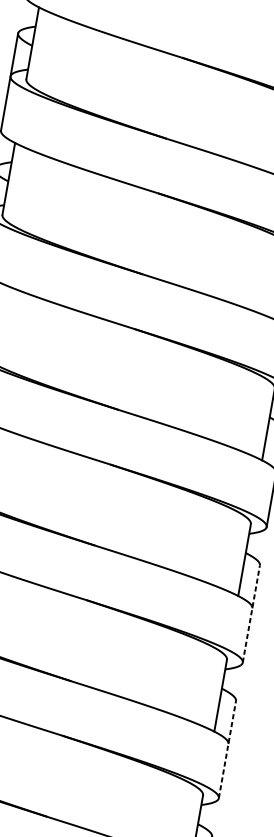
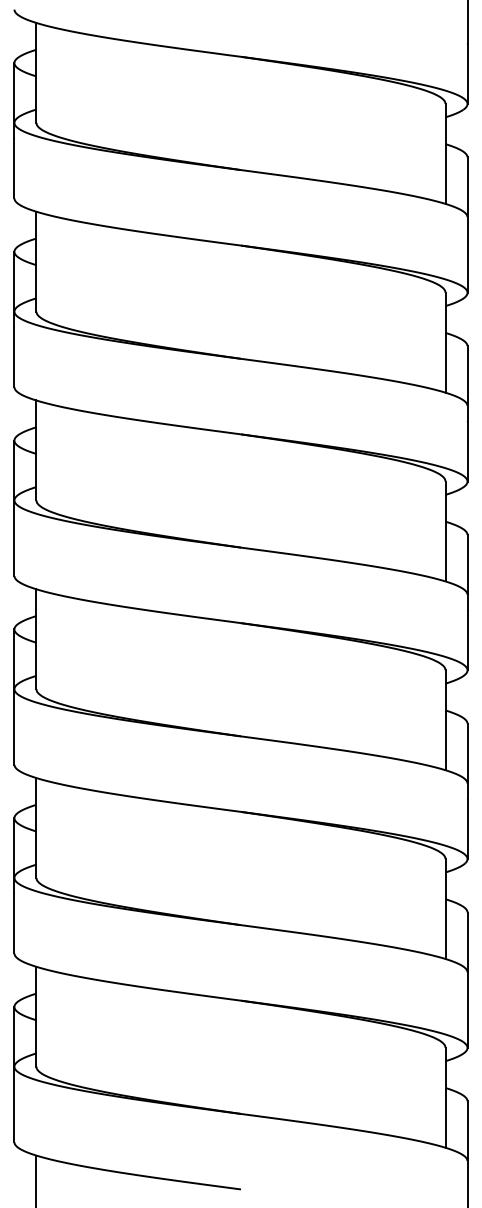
line: (251, 614) -> (467, 791), dashed -> solid
line: (227, 749) -> (467, 980), dashed -> solid

